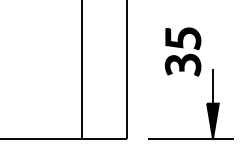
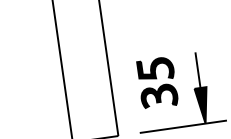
part: (182, 51) -> (156, 82), moved

